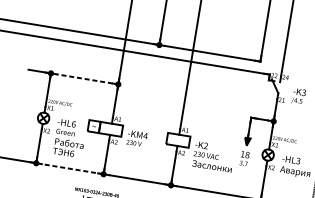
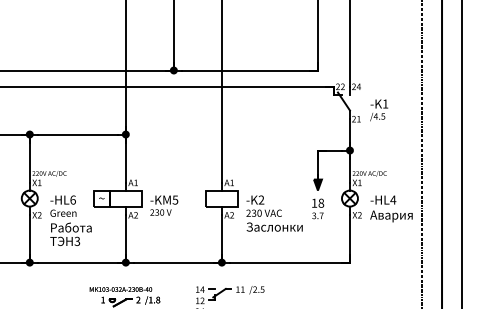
line: (84, 78) -> (77, 134), dashed -> solid
text: (304, 92) -> (385, 103), -K3 -> -K1
text: (145, 135) -> (175, 199), -KM4 -> -KM5
text: (72, 153) -> (77, 240), 6 -> 3
text: (298, 160) -> (393, 199), -HL3 -> -HL4
line: (72, 169) -> (81, 262), dashed -> solid

